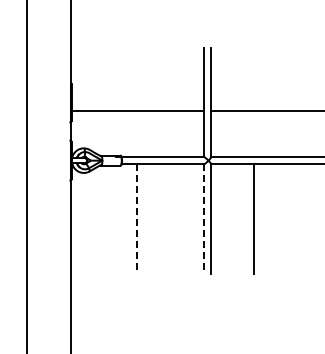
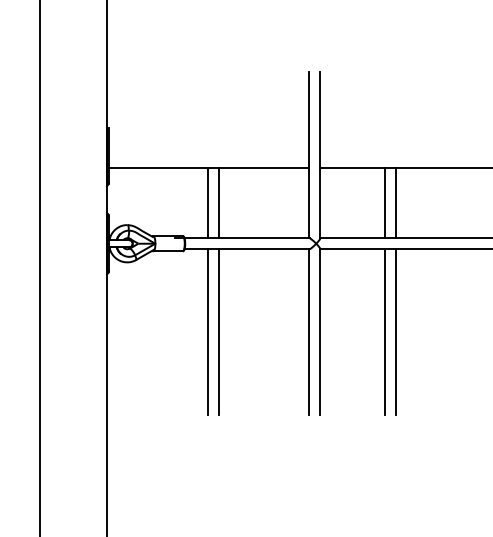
line: (137, 134) -> (208, 204), added
line: (144, 134) -> (219, 204), added
line: (253, 134) -> (384, 204), added
line: (261, 134) -> (396, 204), added
line: (137, 218) -> (208, 331), dashed -> solid
line: (144, 218) -> (219, 331), added
line: (203, 218) -> (308, 331), dashed -> solid
line: (261, 218) -> (396, 331), added

